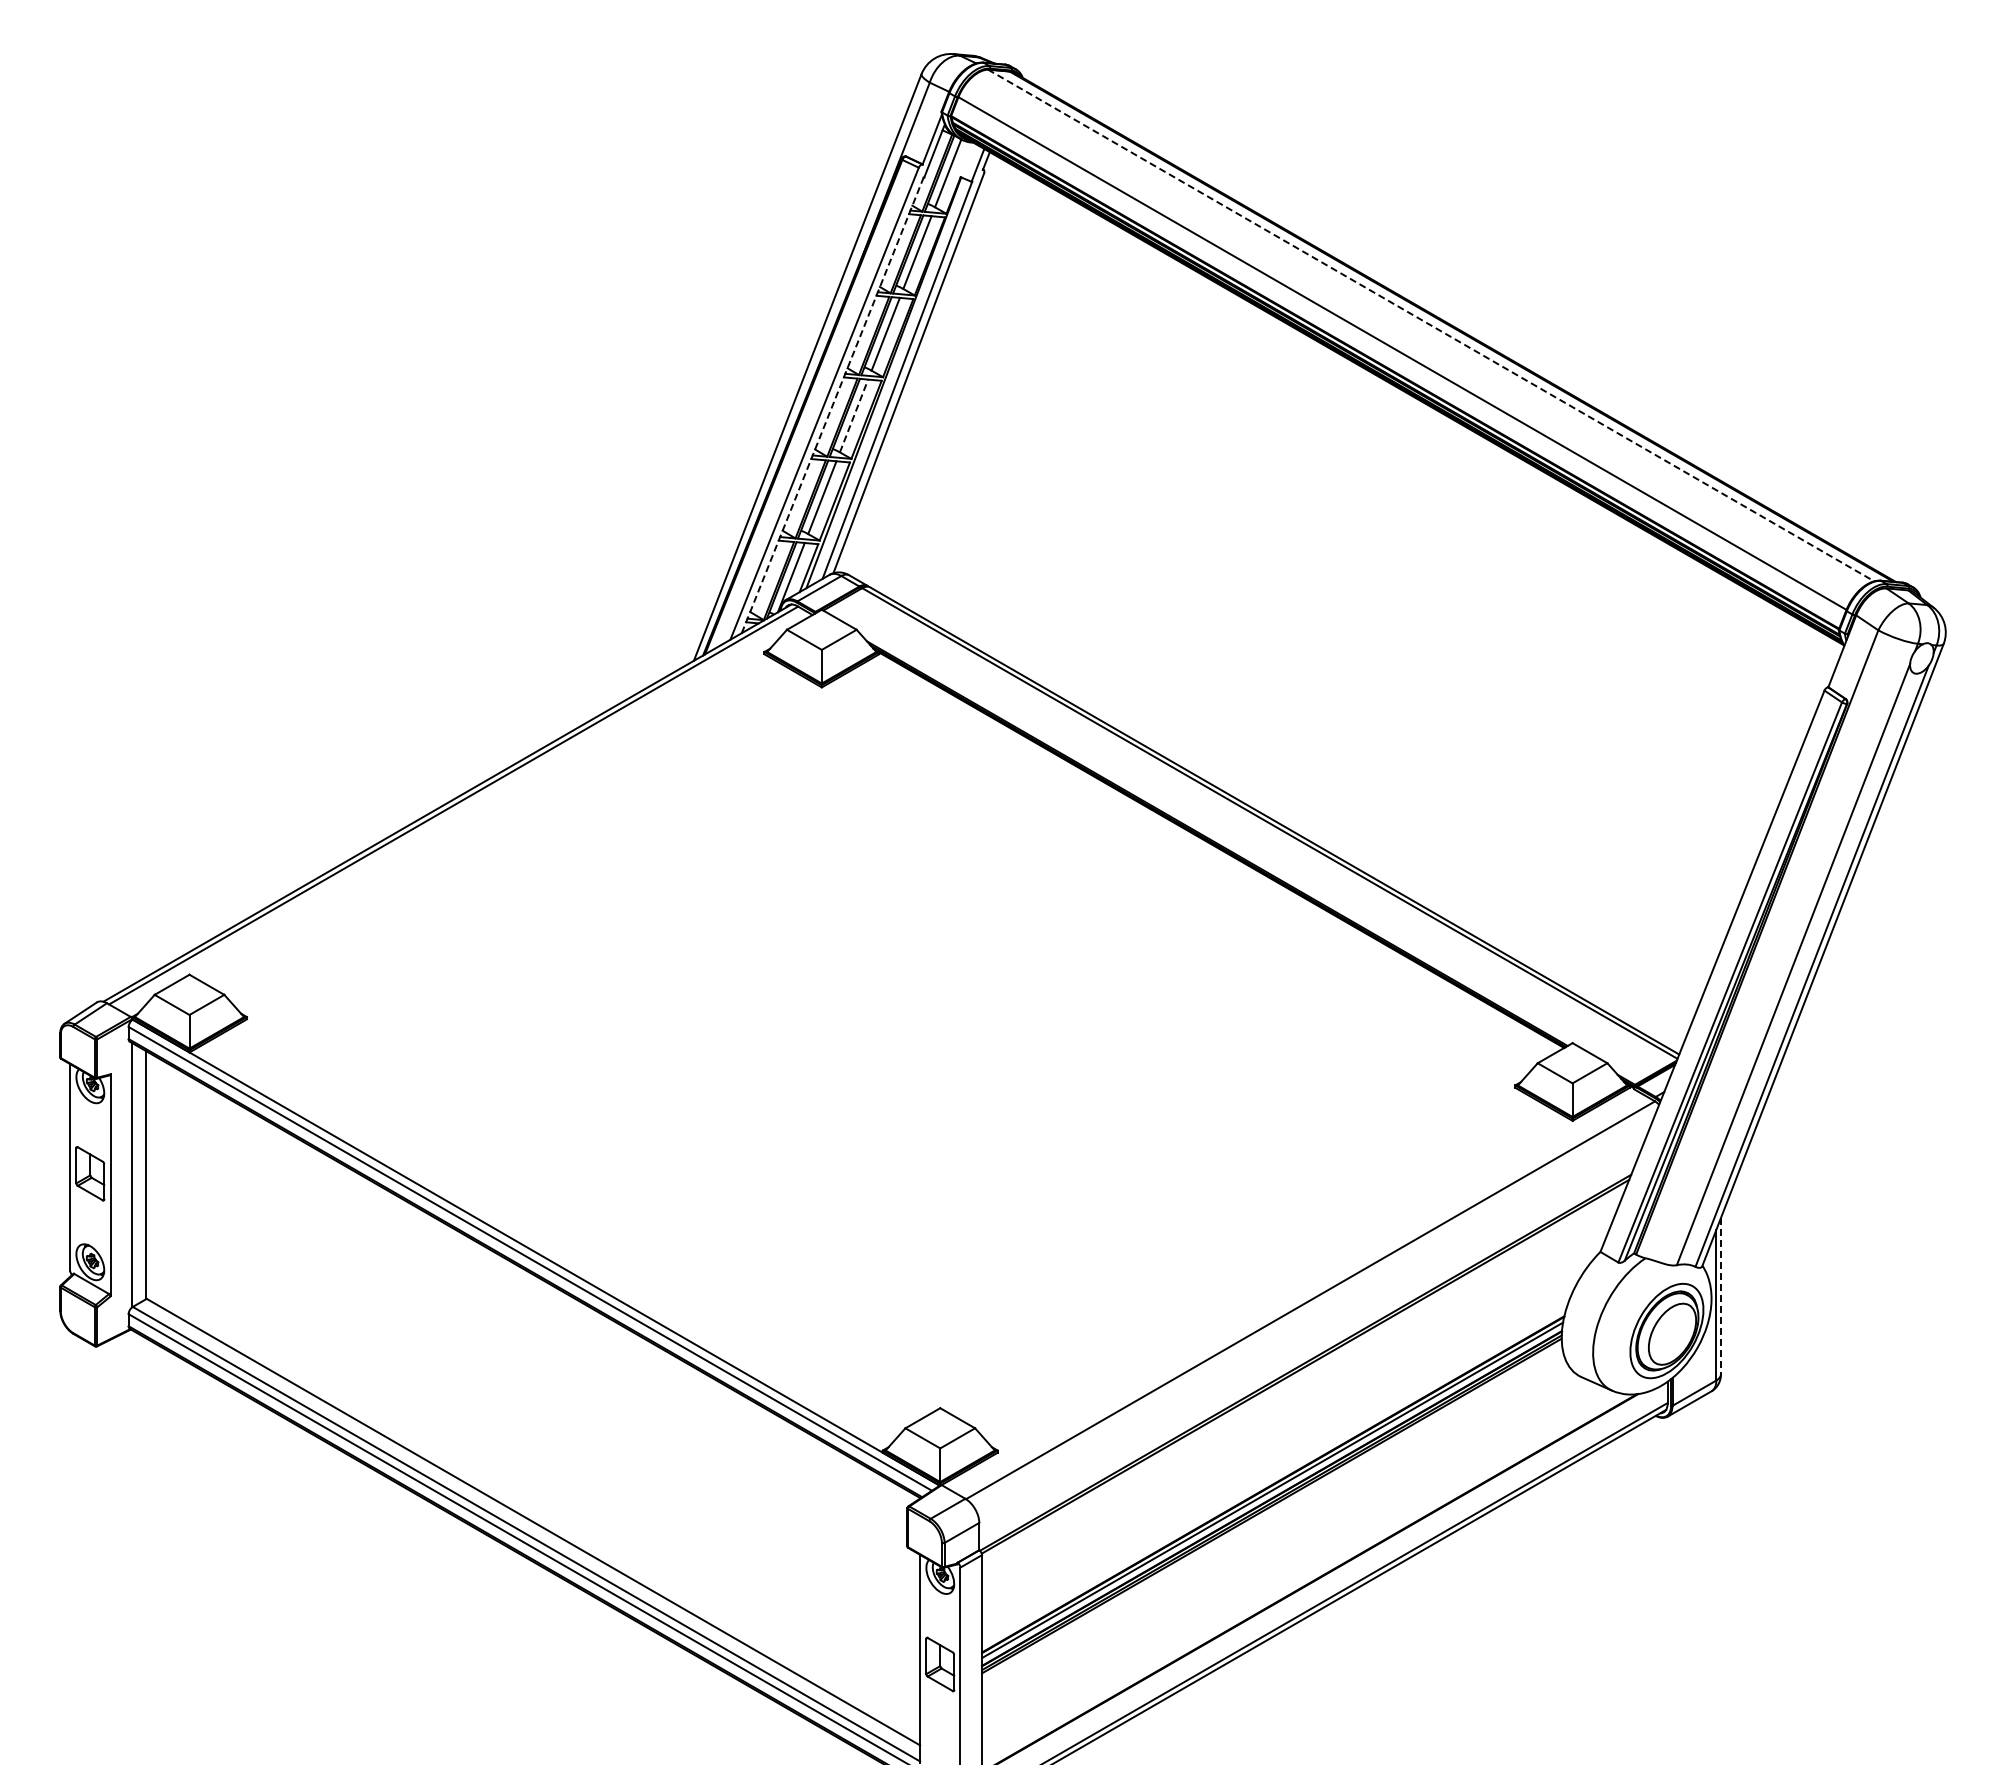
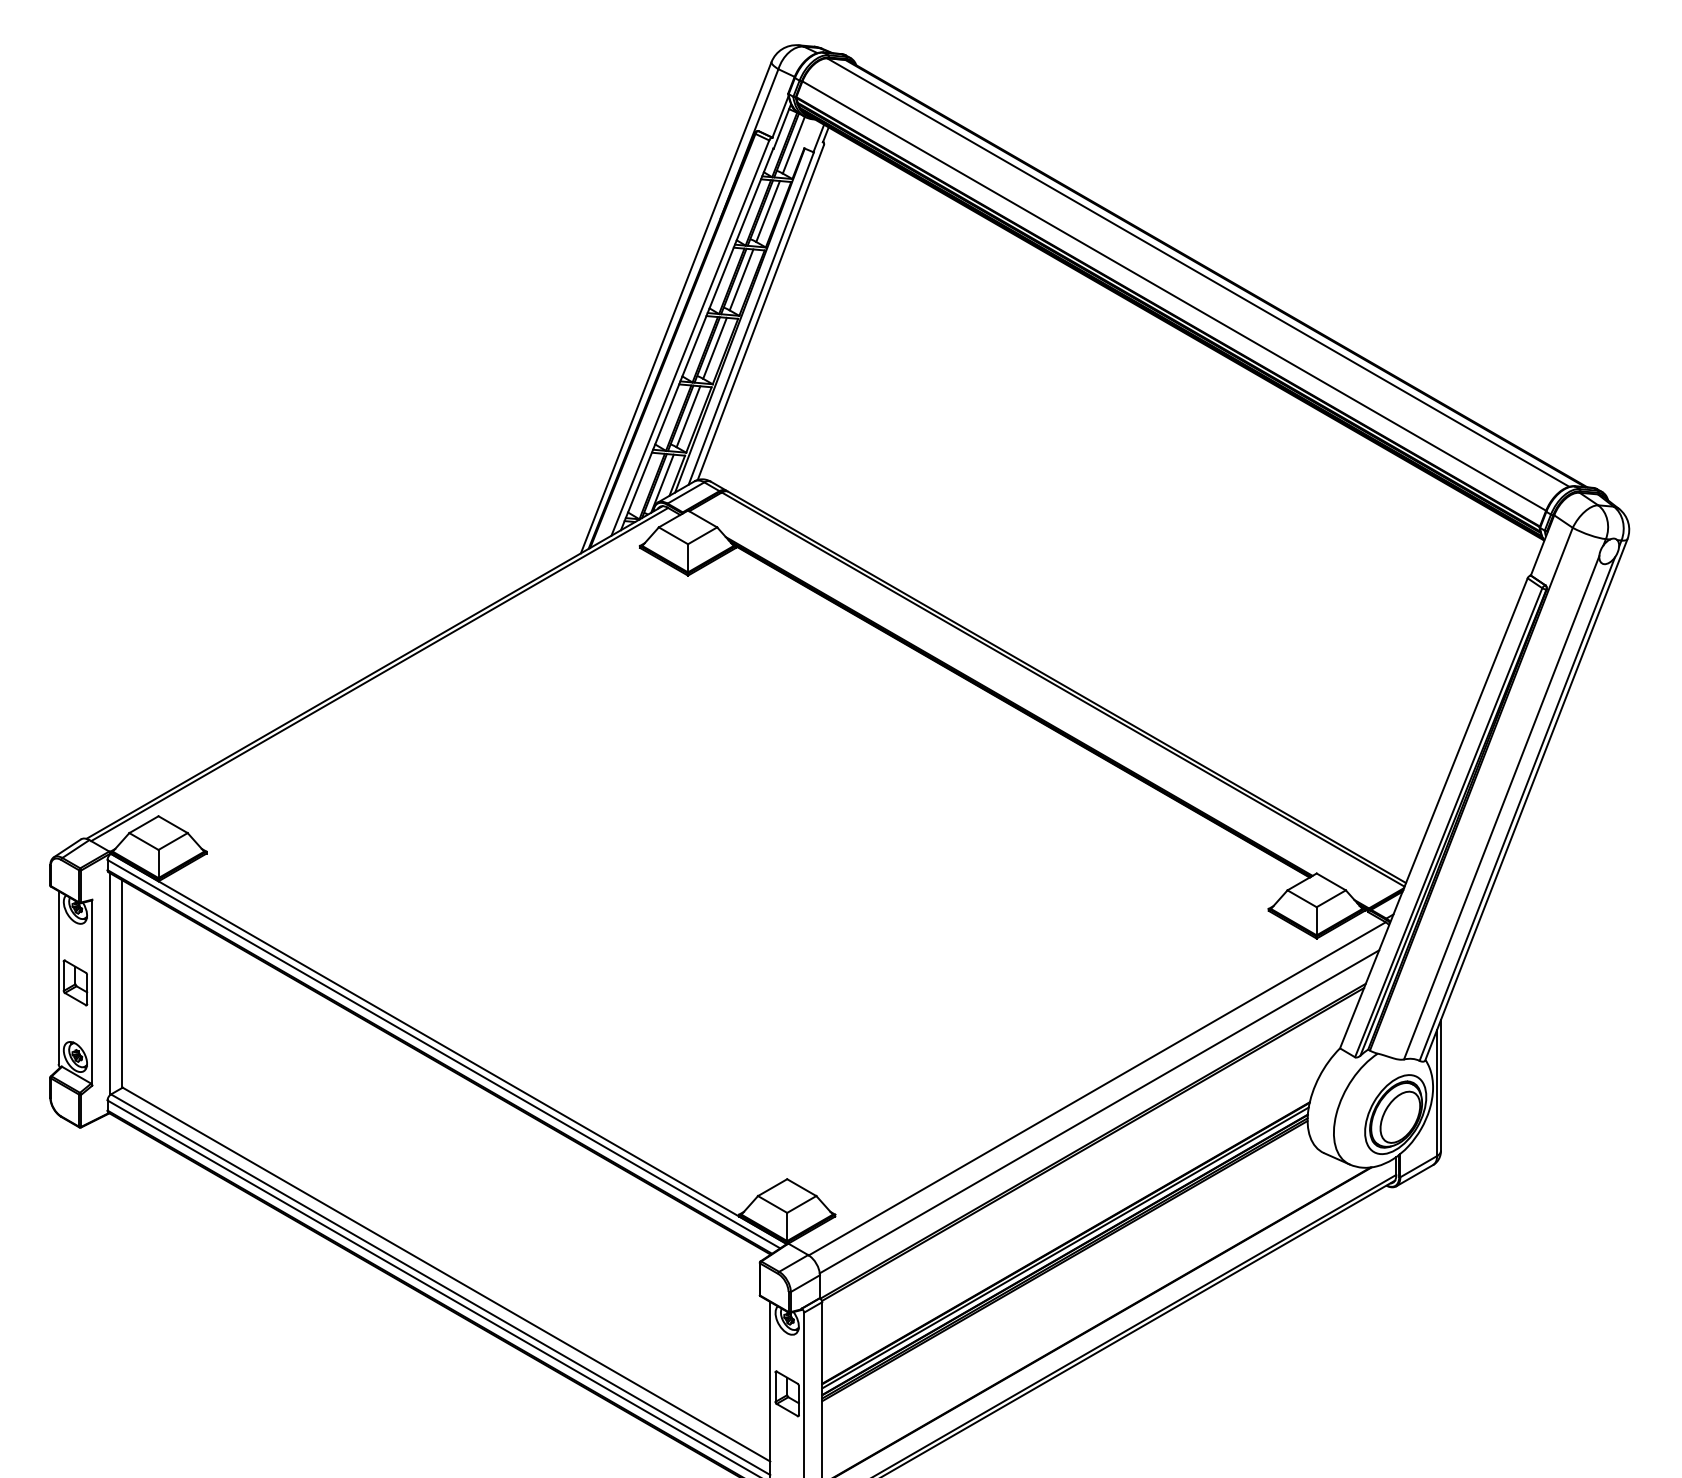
line: (1431, 325) -> (1198, 272), dashed -> solid
line: (832, 404) -> (696, 338), dashed -> solid
line: (854, 415) -> (715, 347), dashed -> solid
line: (1721, 1296) -> (1441, 1085), dashed -> solid
line: (1313, 1327) -> (1099, 1111), added

